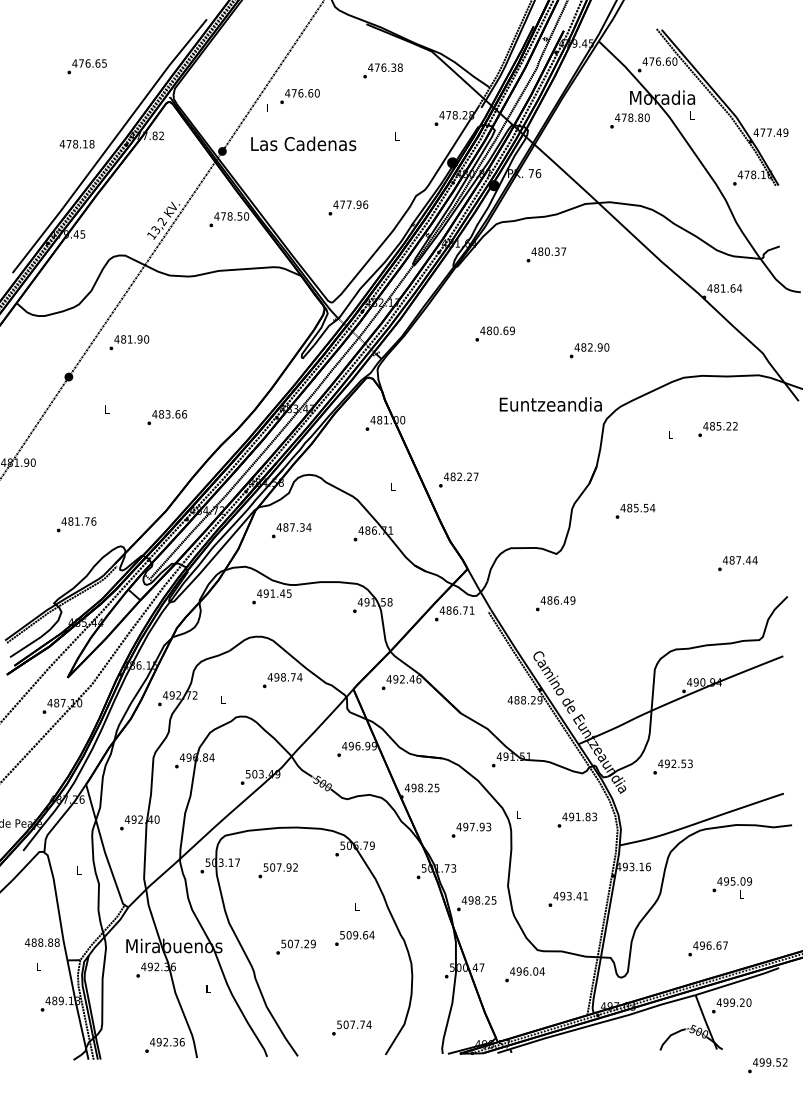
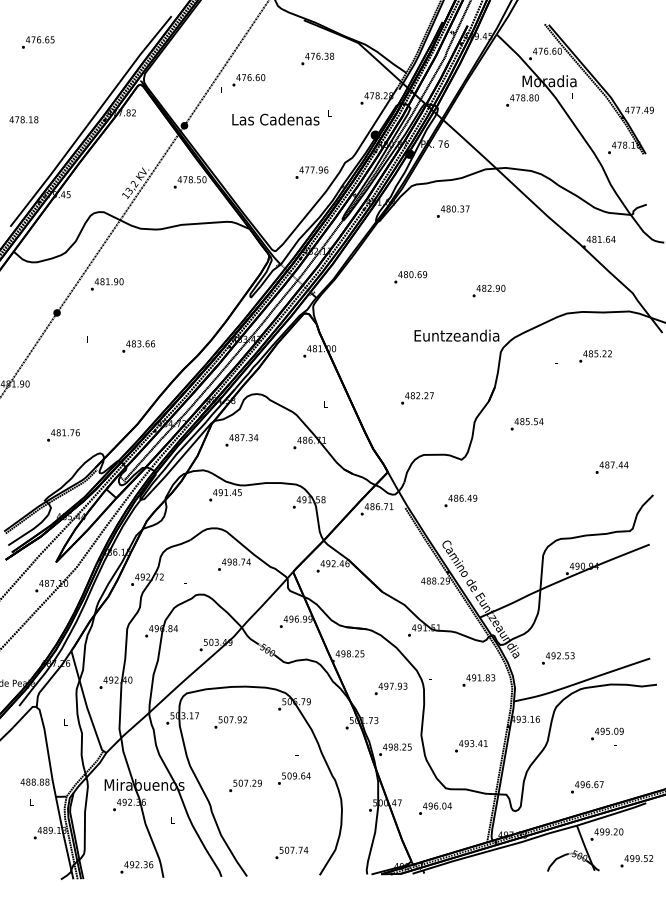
text: (87, 66) -> (38, 42), moved
text: (76, 143) -> (23, 119), moved
text: (303, 143) -> (275, 119), moved
text: (347, 207) -> (311, 172), moved
text: (458, 480) -> (417, 398), moved
text: (673, 767) -> (558, 658), moved
text: (767, 1066) -> (636, 861), moved

